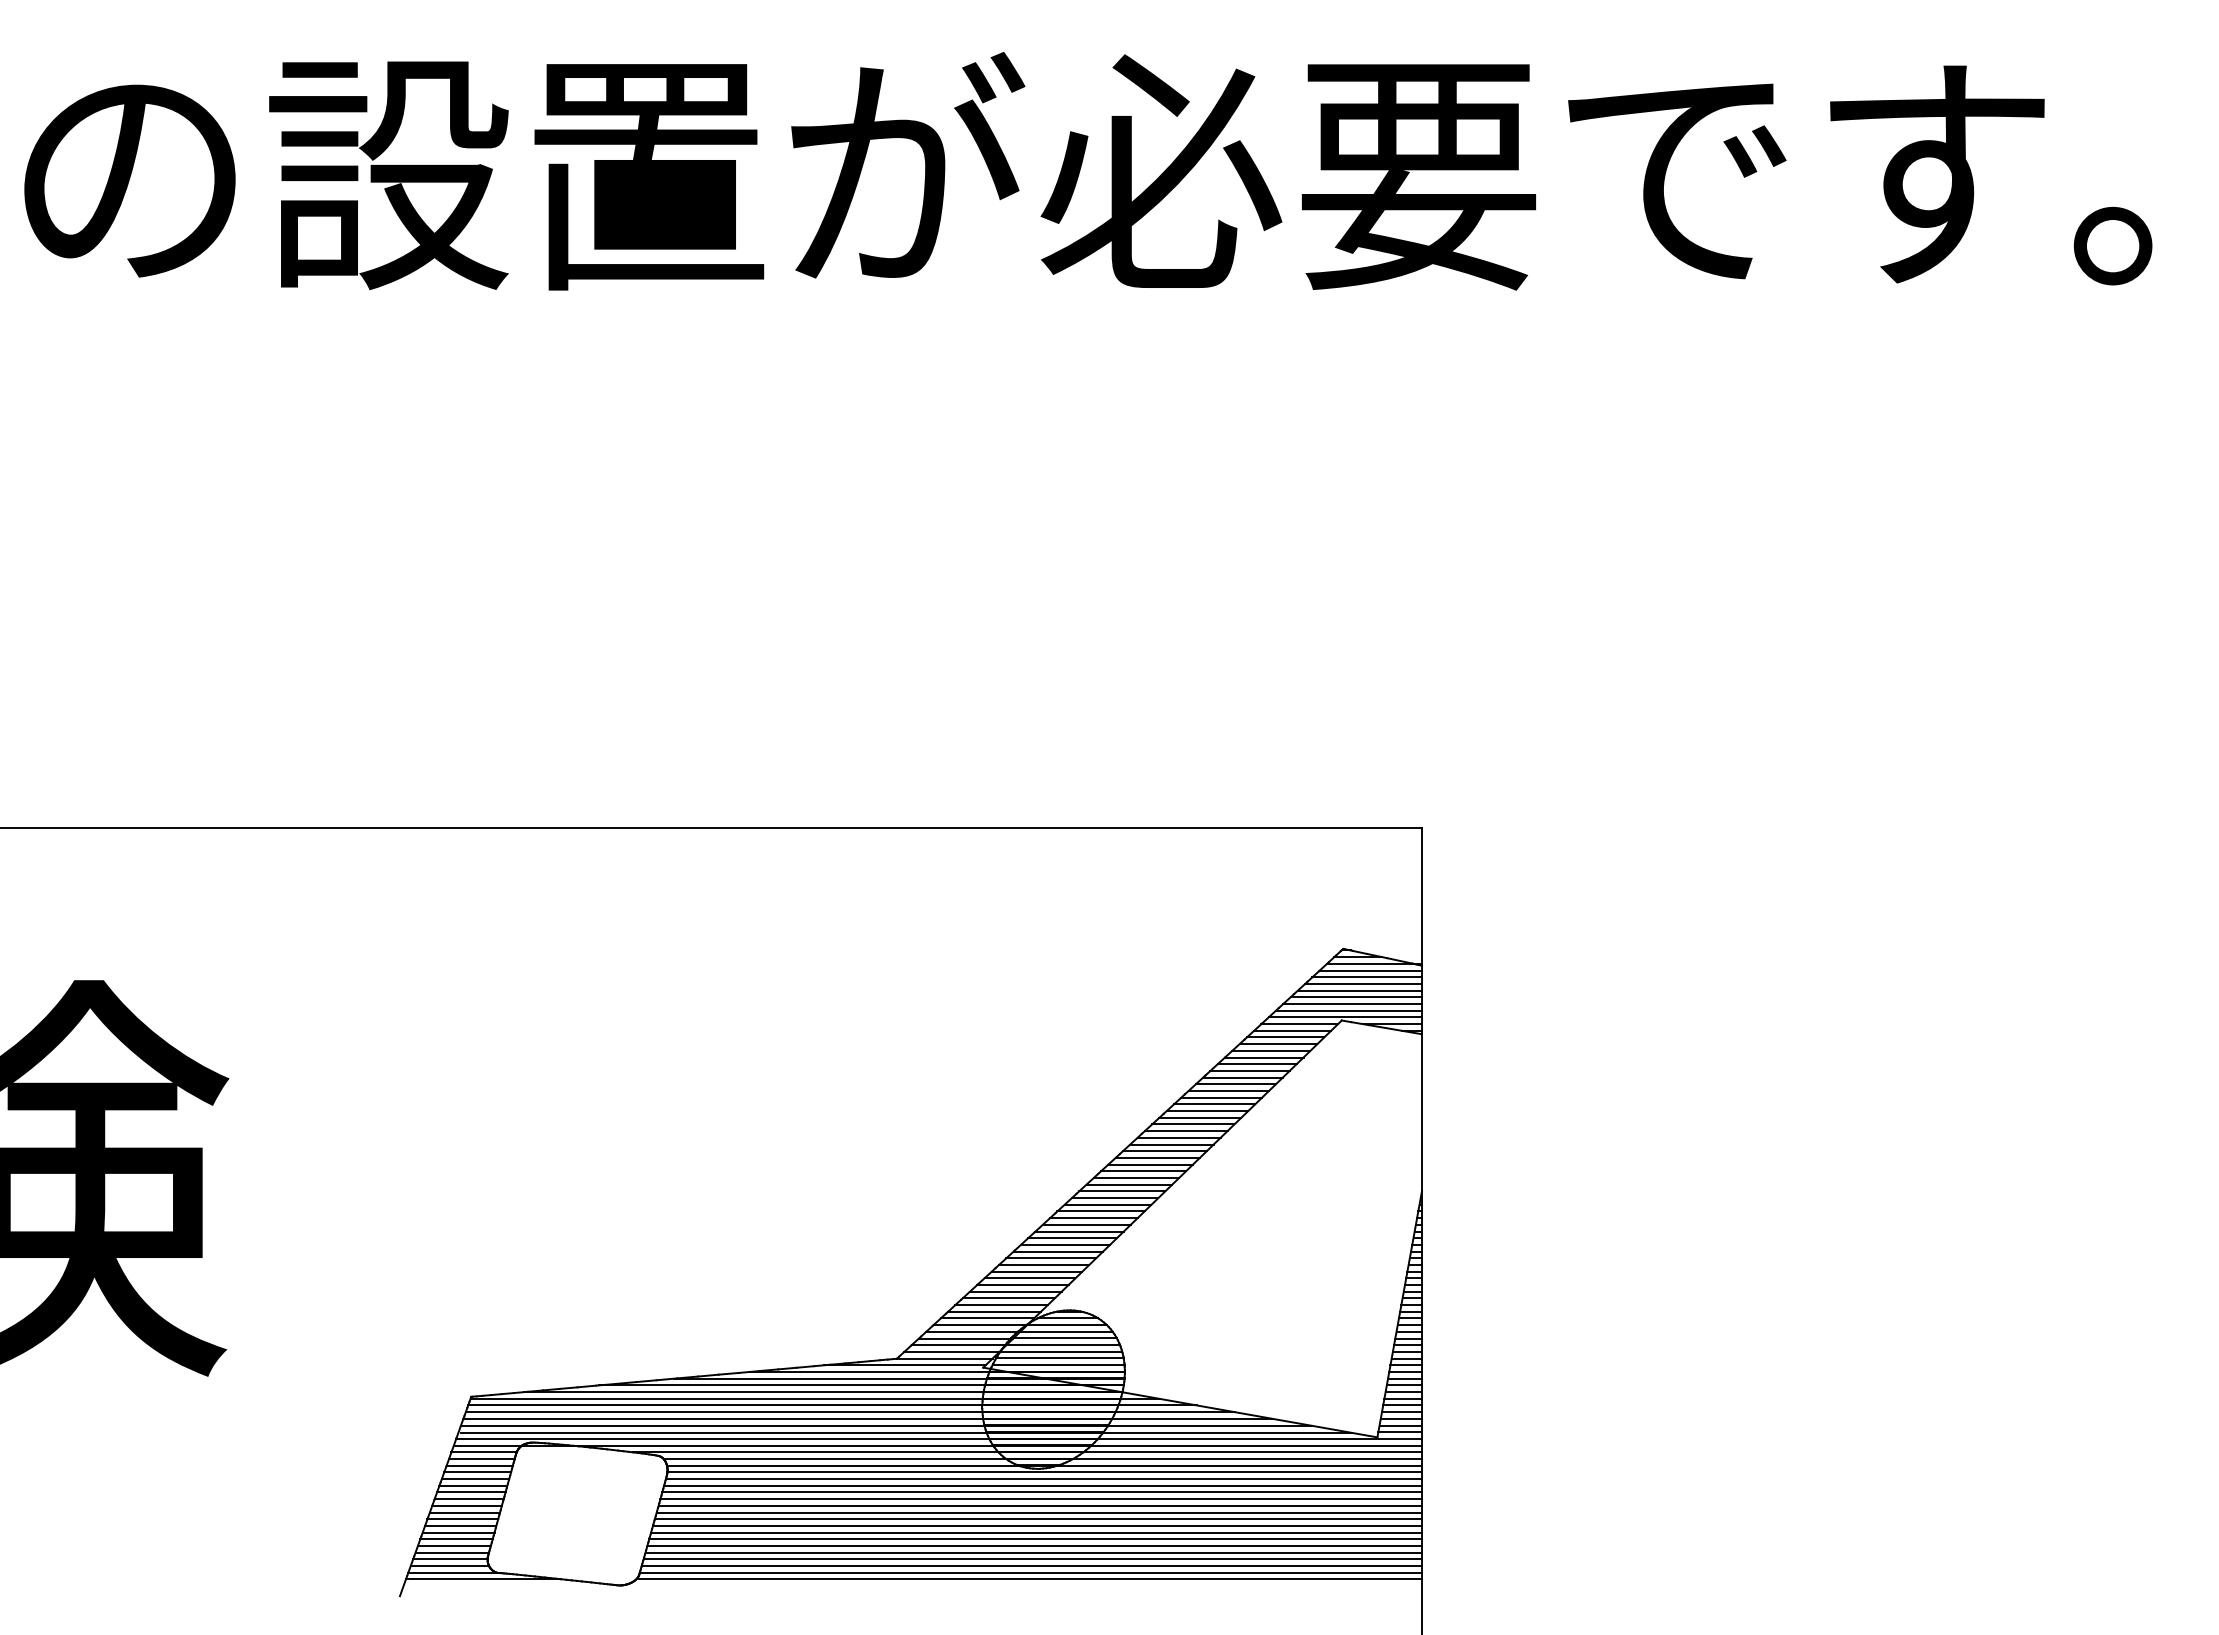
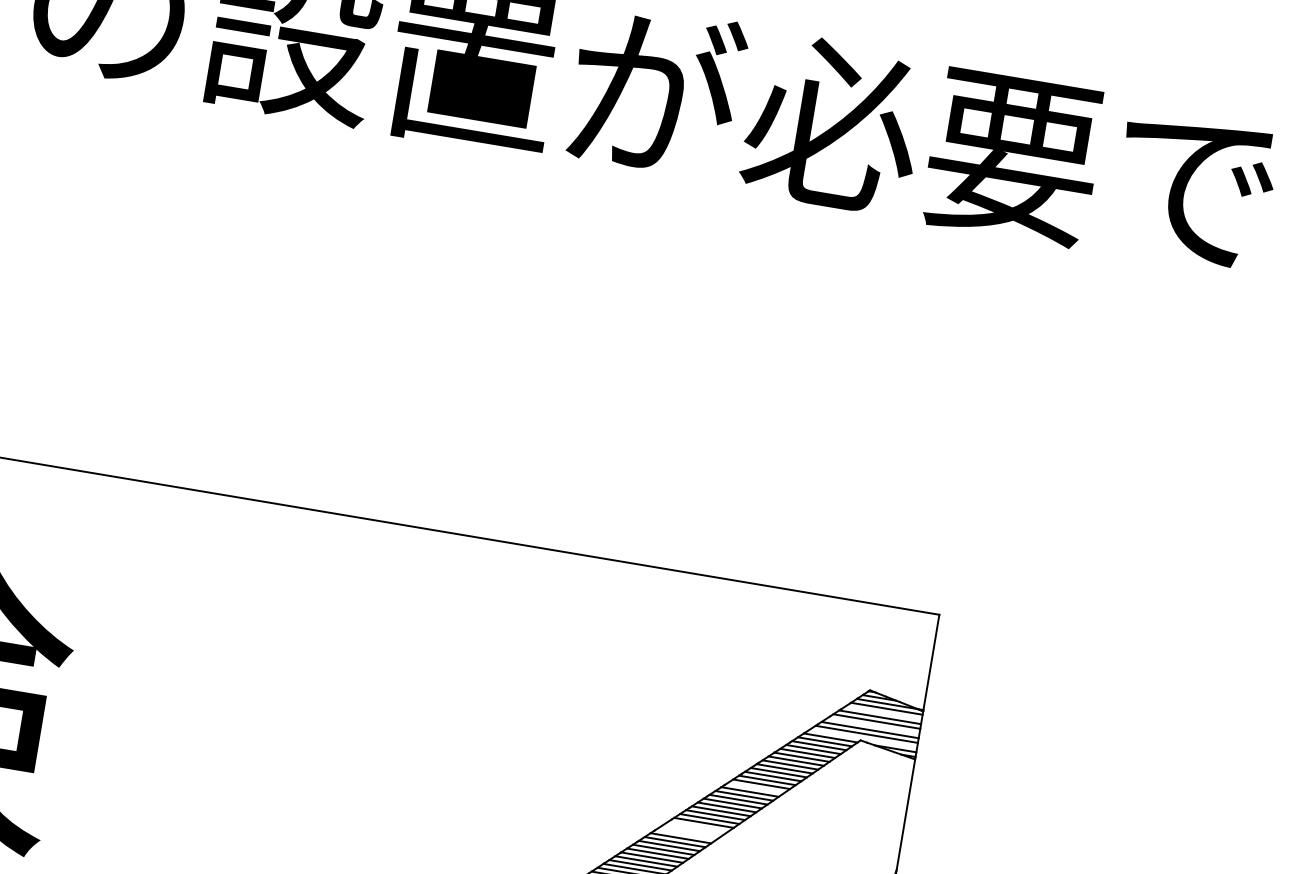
line: (1366, 977) -> (883, 713), removed
line: (1355, 997) -> (872, 725), removed
line: (1344, 1017) -> (862, 738), removed
line: (1207, 1111) -> (755, 788), removed
line: (1136, 1177) -> (698, 826), removed
line: (1129, 1184) -> (692, 830), removed
line: (1122, 1191) -> (686, 834), removed

